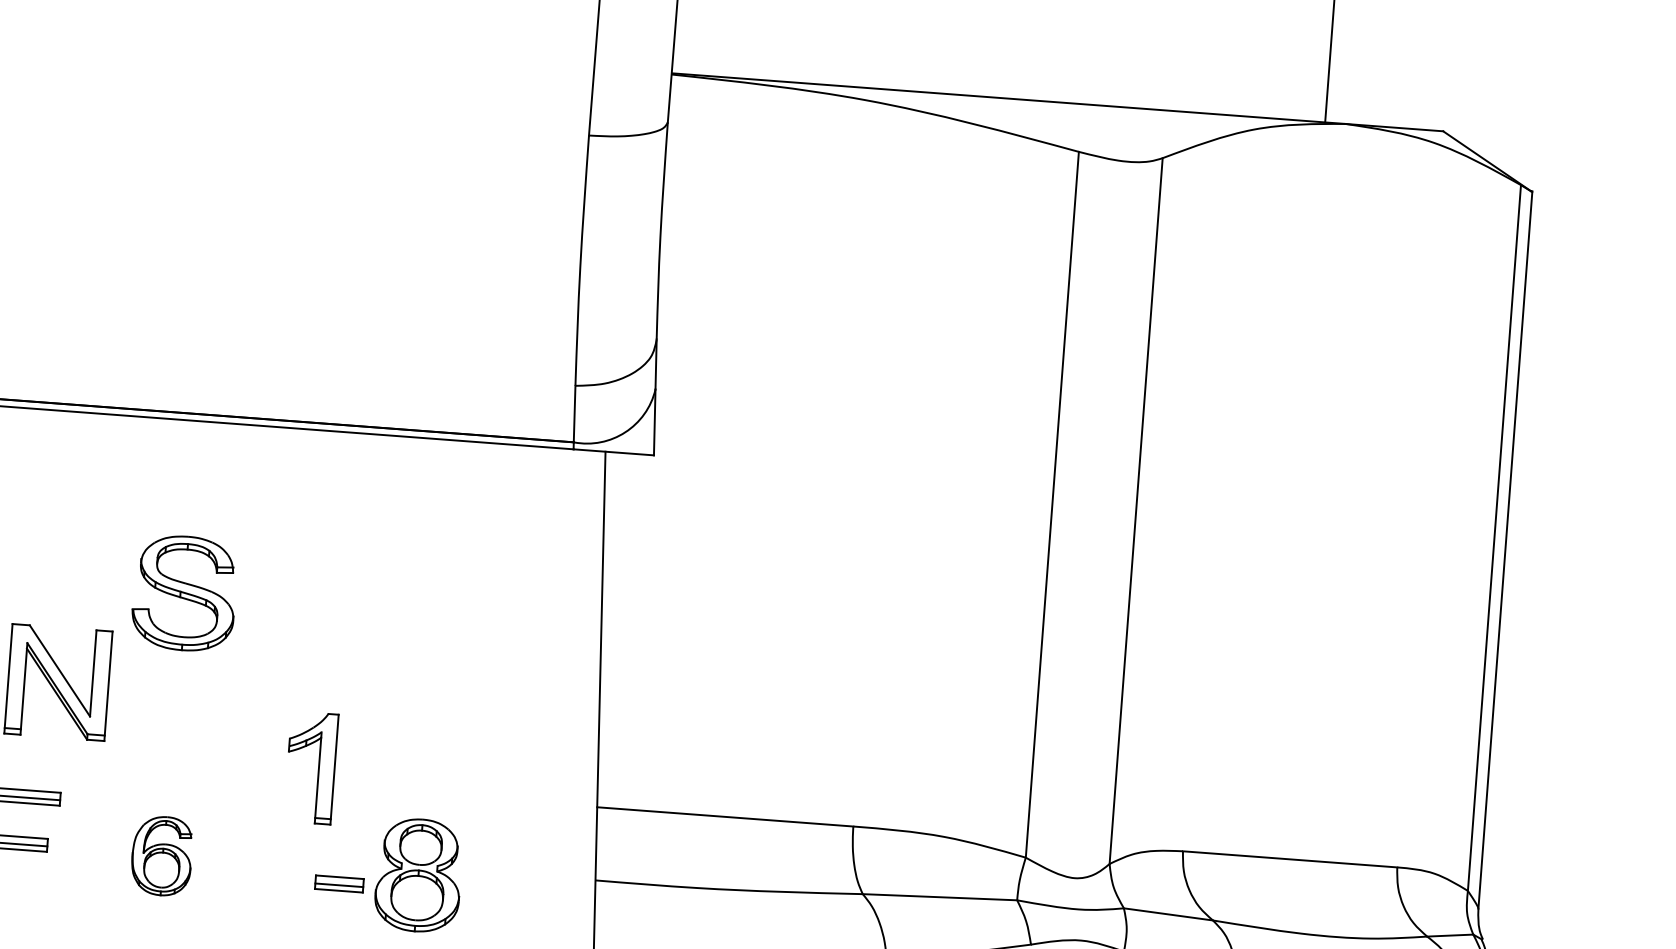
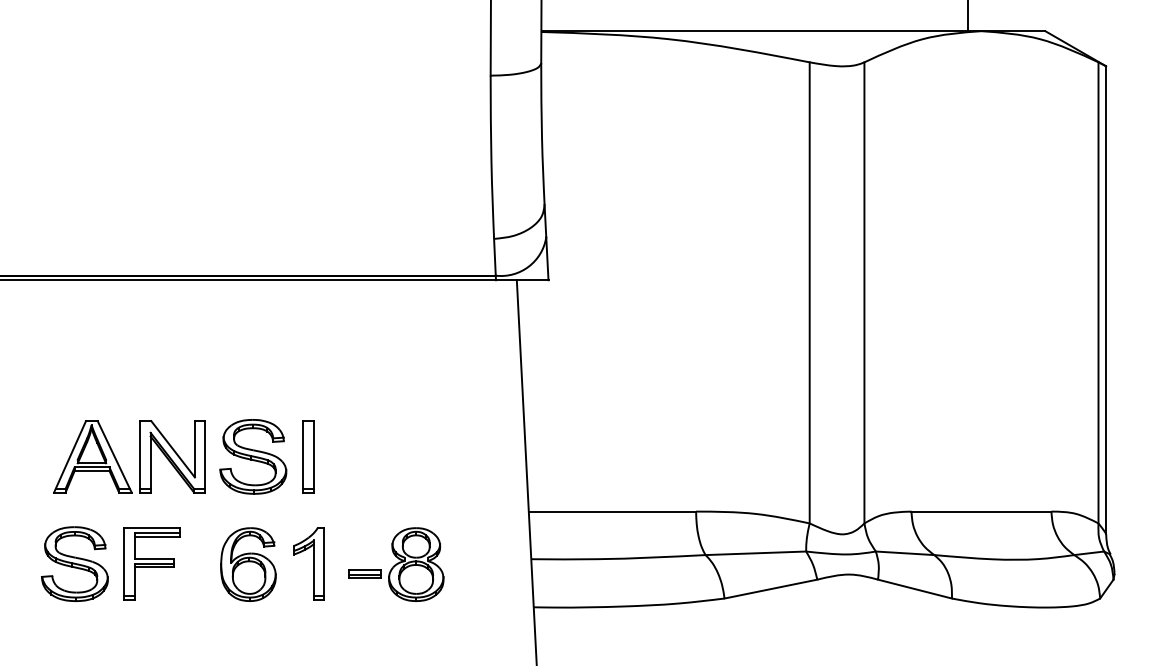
part: (184, 592) -> (253, 456), moved
part: (266, 697) -> (308, 456), added
part: (310, 767) -> (308, 563), moved
part: (162, 855) -> (248, 564), size x1.43

